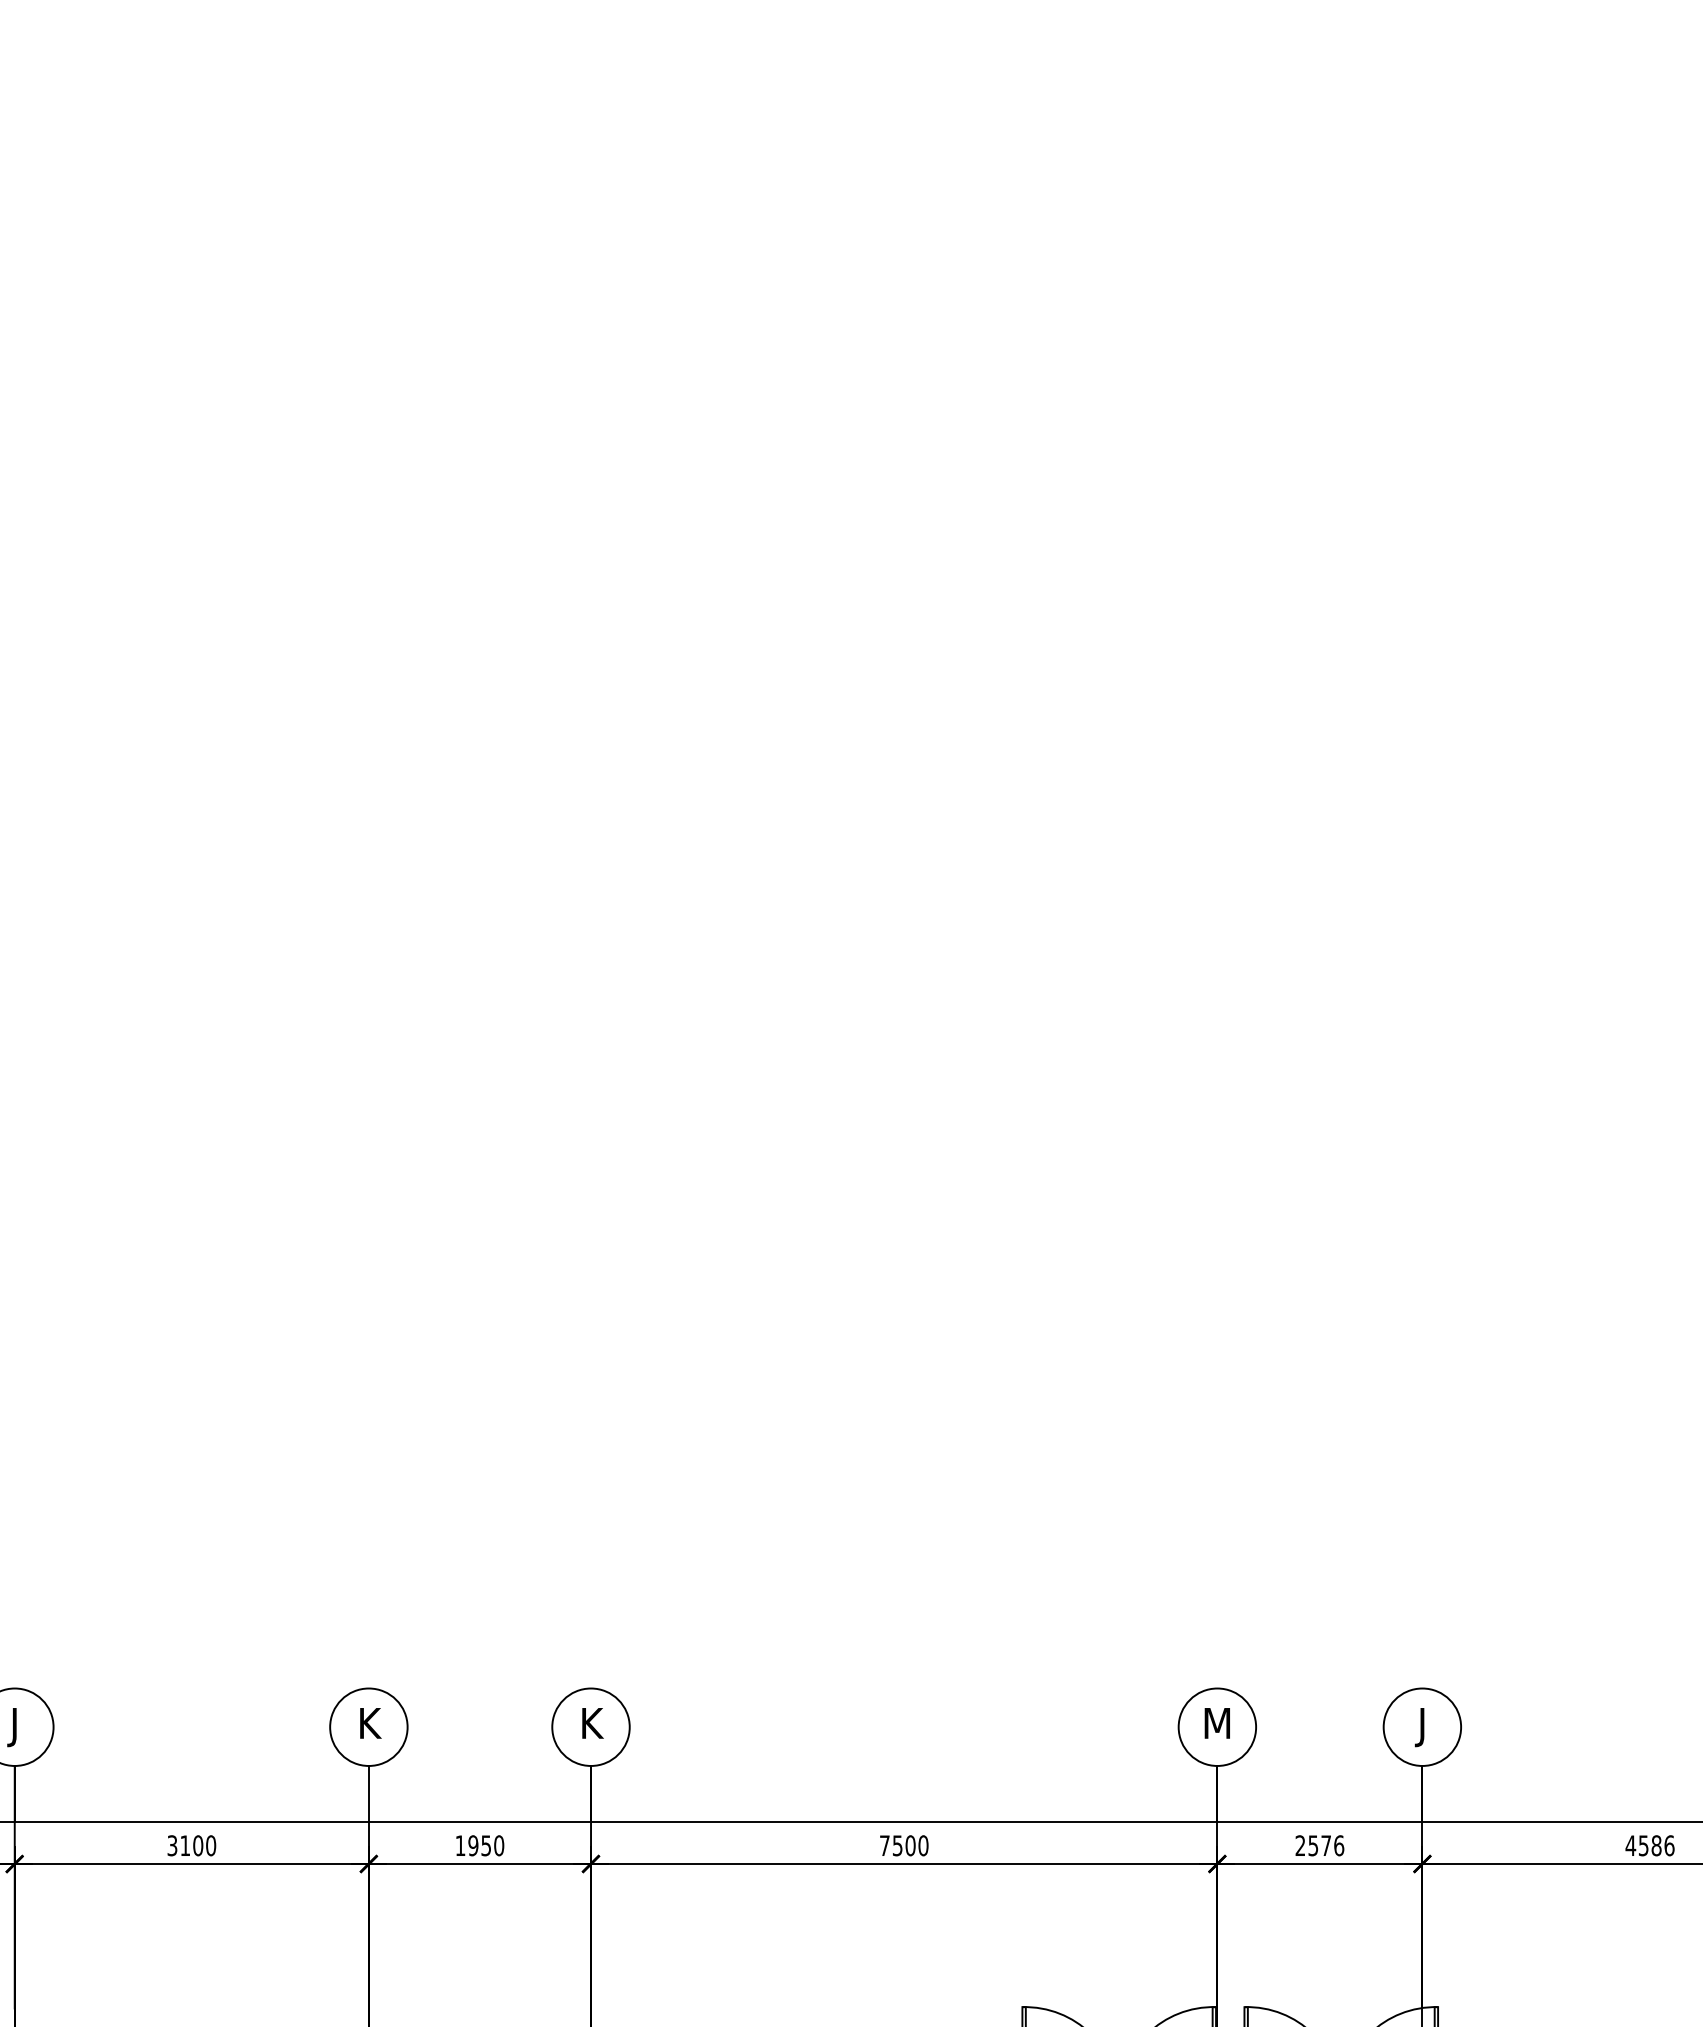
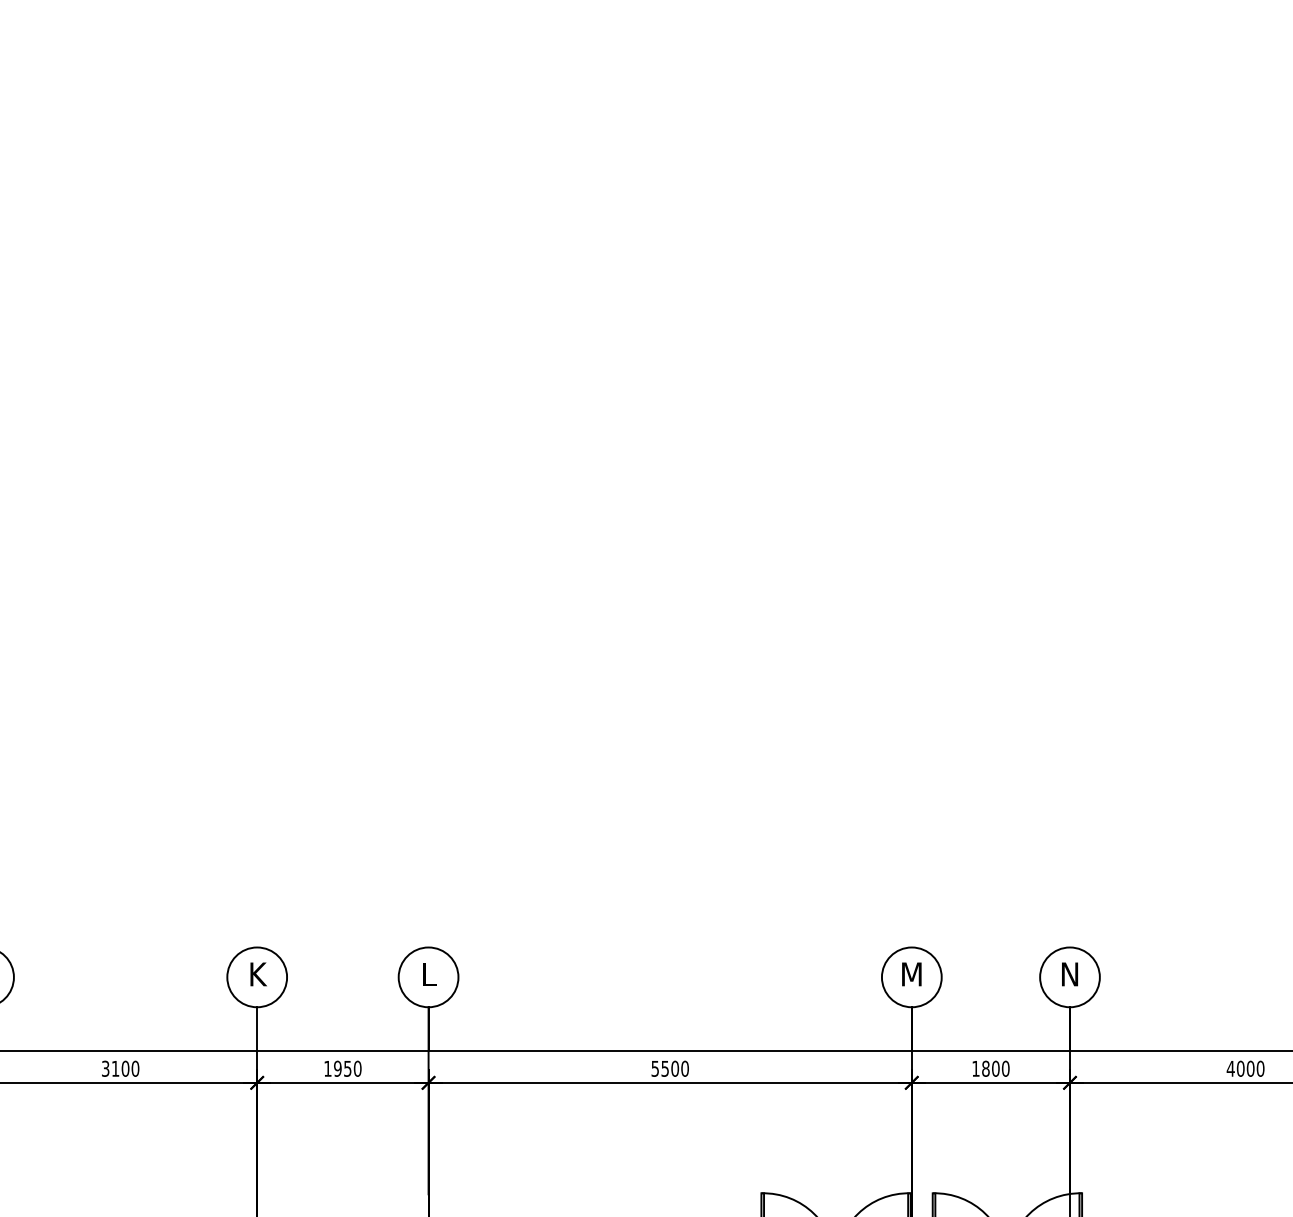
text: (592, 1723) -> (429, 974), K -> L
text: (1422, 1727) -> (1070, 977), J -> N
text: (884, 1845) -> (655, 1068), 7500 -> 5500
text: (1319, 1845) -> (990, 1068), 2576 -> 1800
text: (1656, 1845) -> (1250, 1068), 4586 -> 4000

